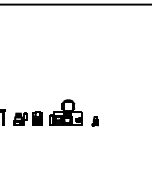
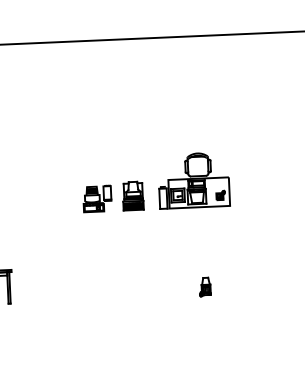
part: (47, 112) -> (153, 181), moved

